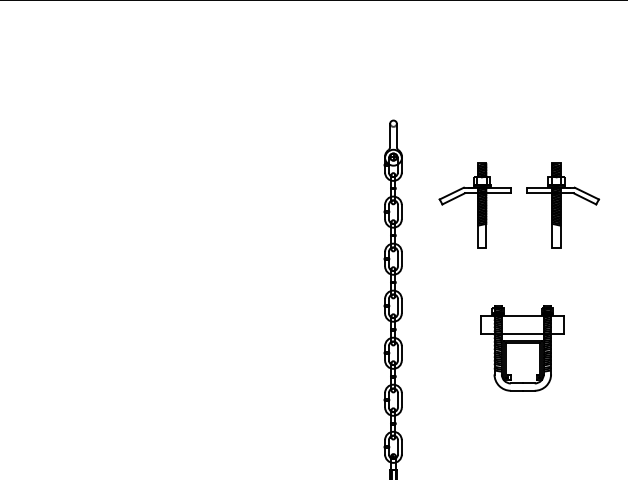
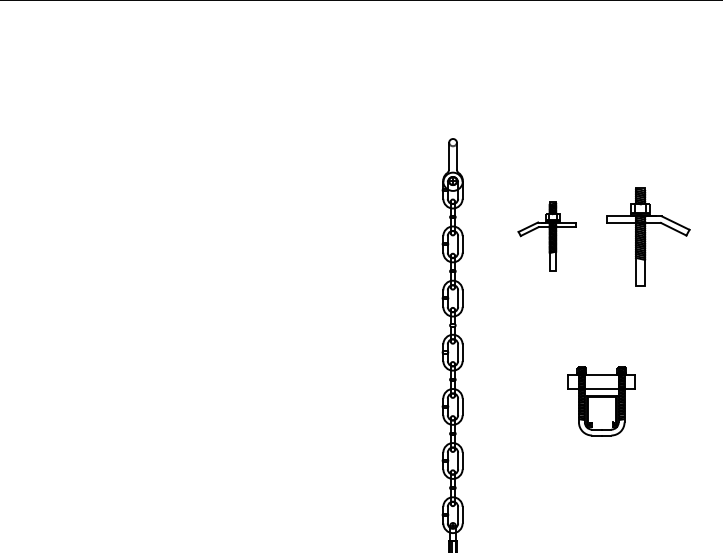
part: (475, 205) -> (547, 236), size x0.7
part: (522, 348) -> (601, 401), size x0.7

